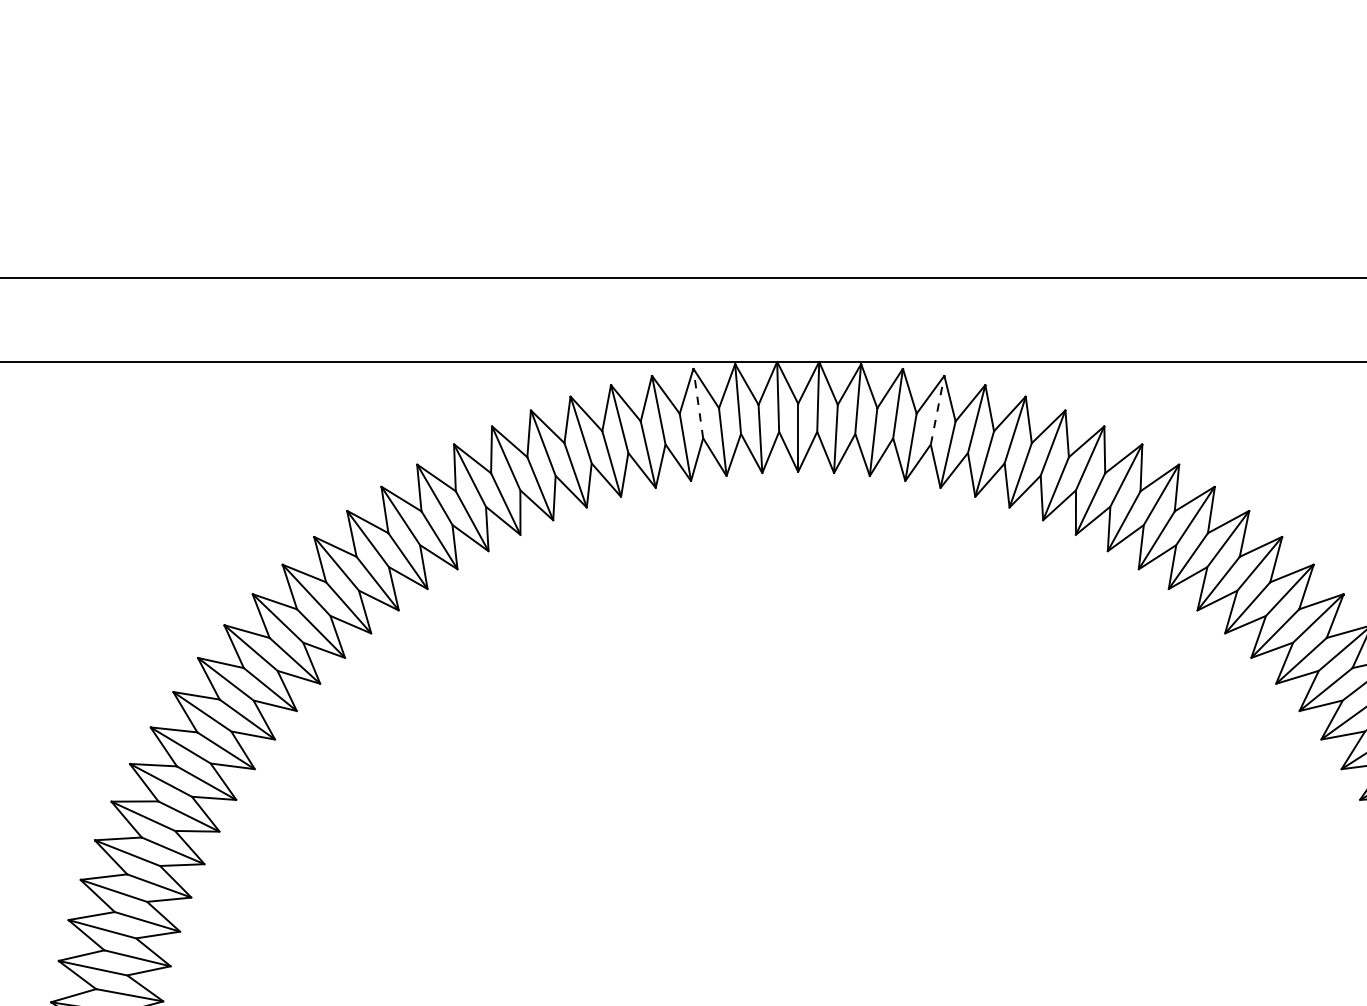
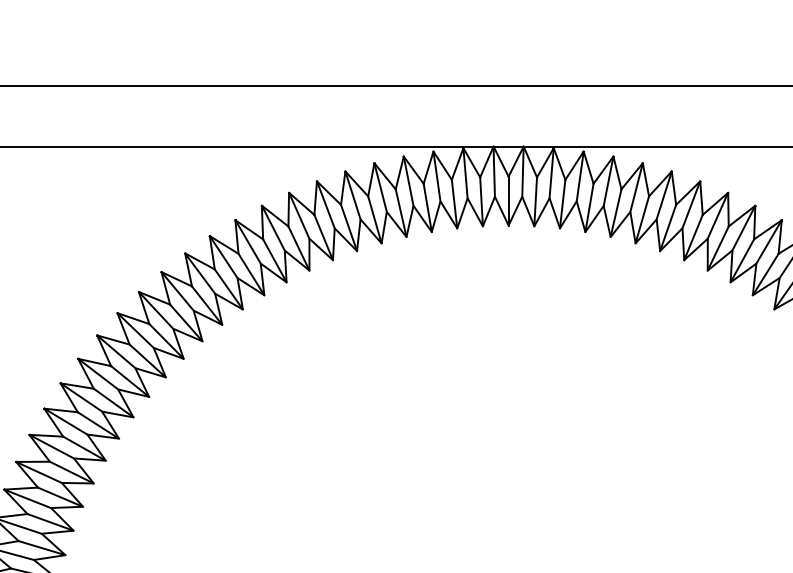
line: (698, 403) -> (437, 176), dashed -> solid
line: (937, 410) -> (608, 181), dashed -> solid

